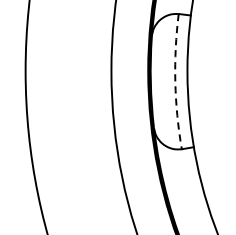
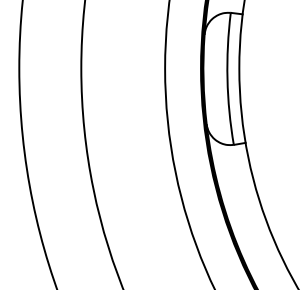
arc: (175, 82) -> (227, 79), dashed -> solid

